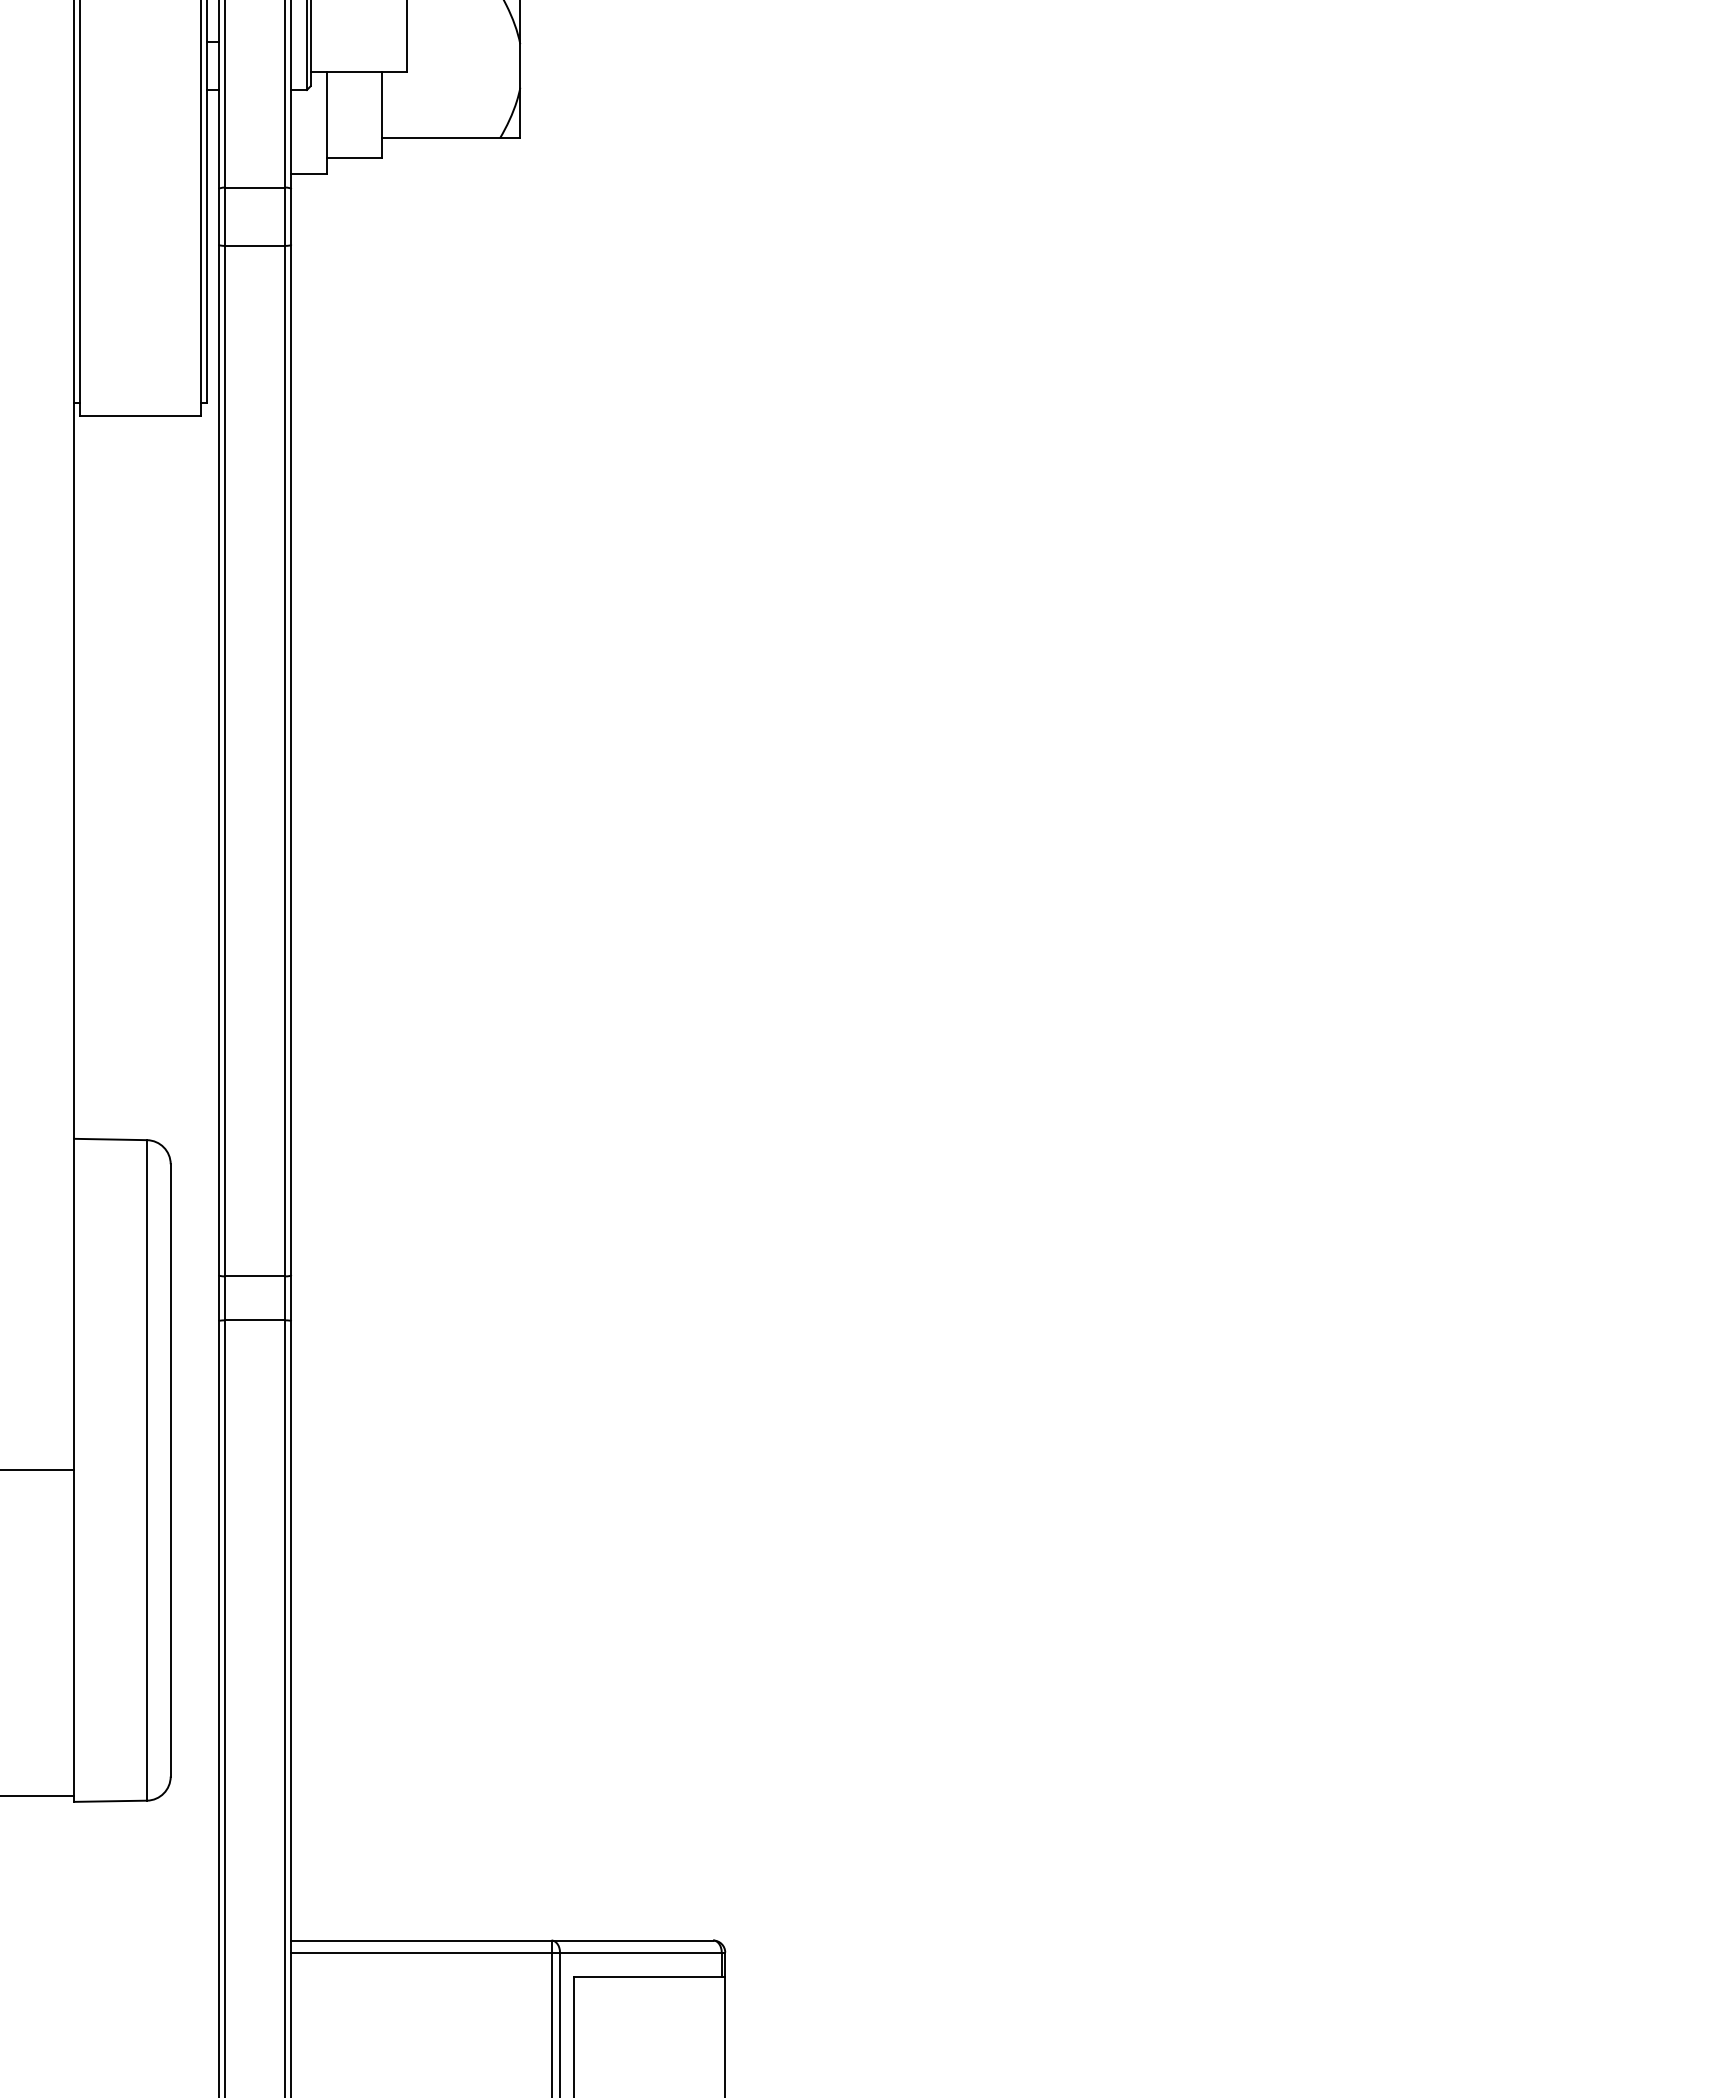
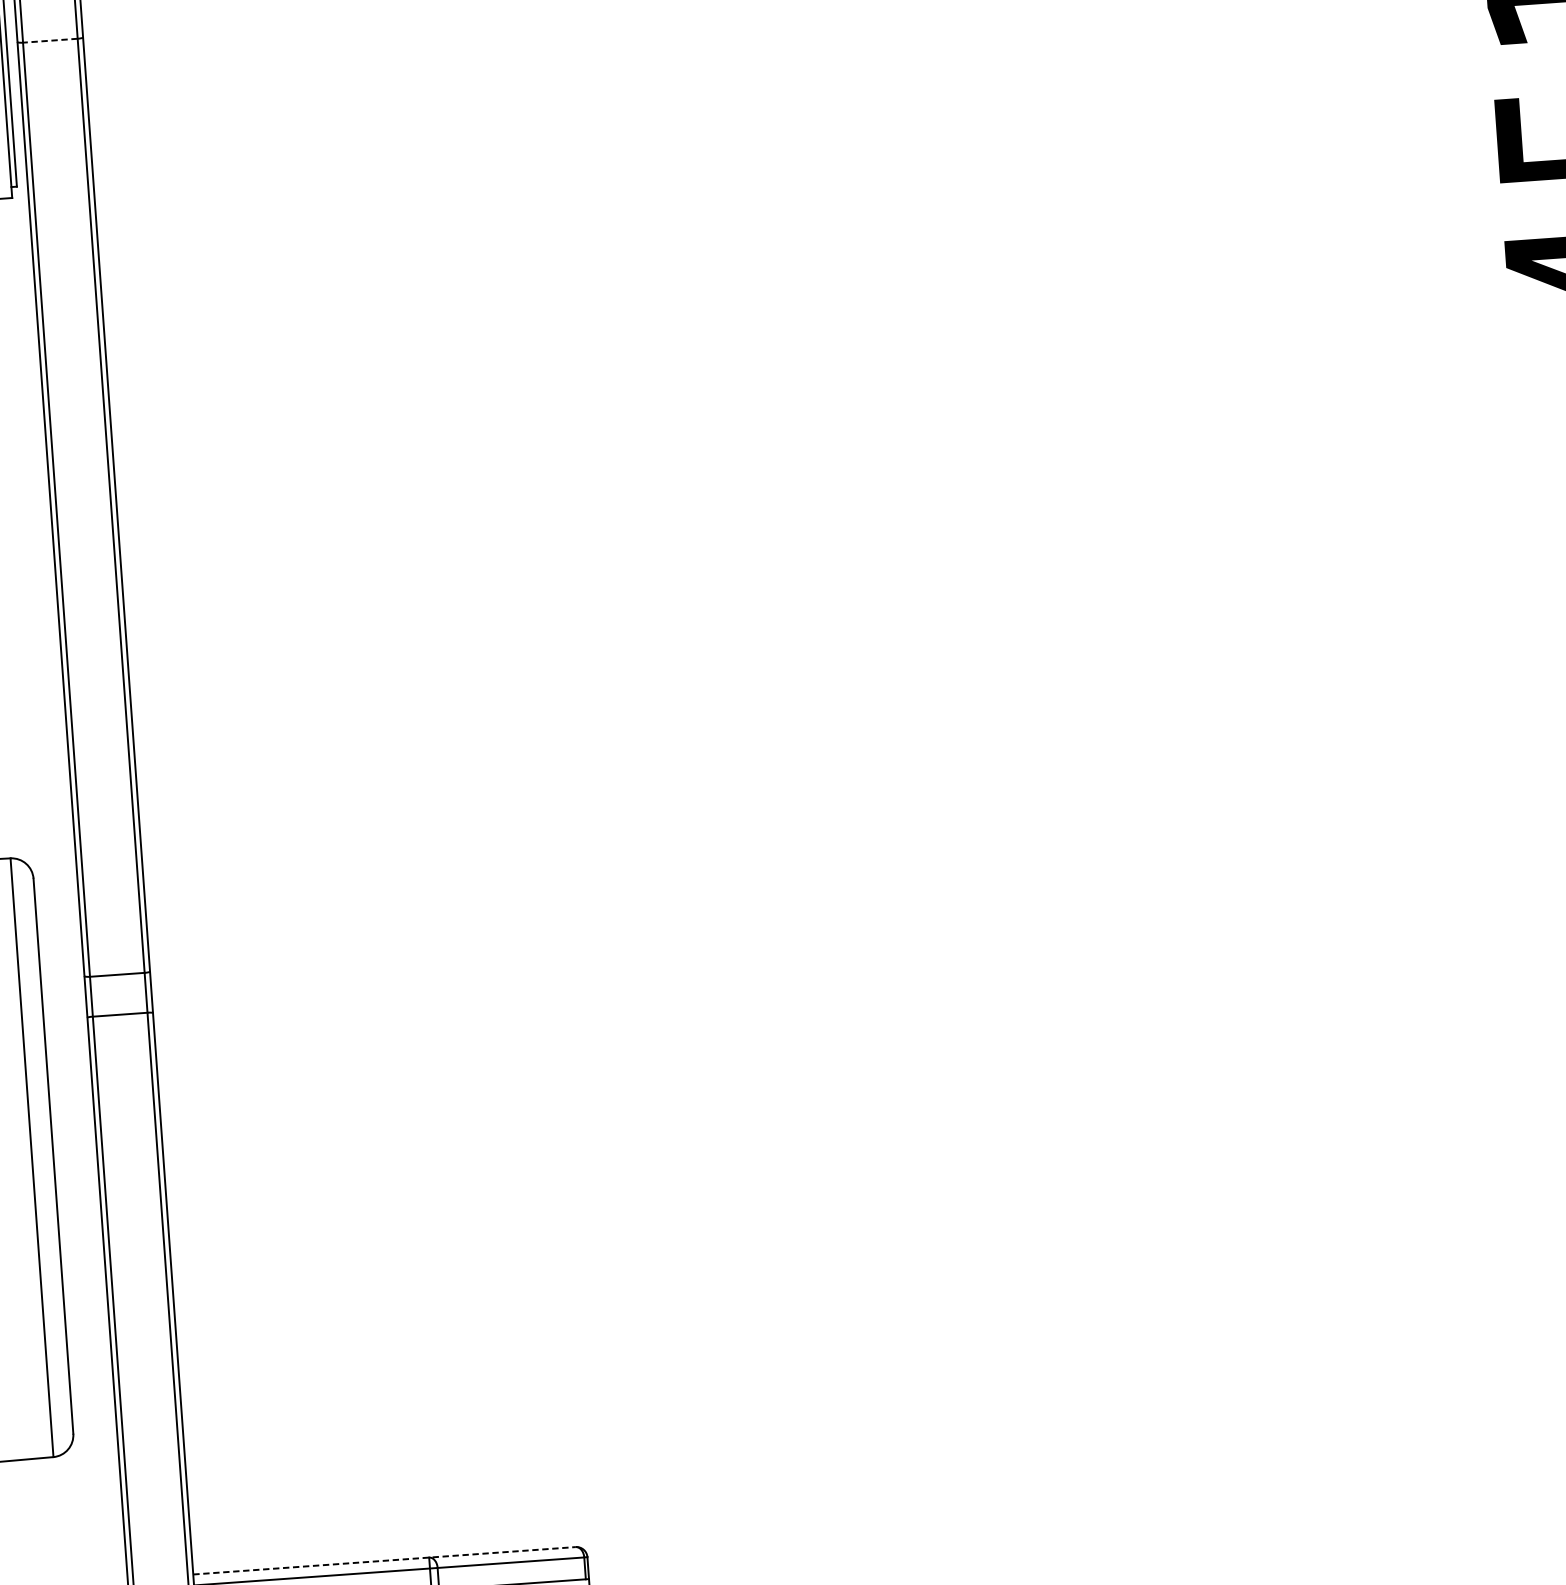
line: (254, 245) -> (49, 40), solid -> dashed
line: (502, 1940) -> (384, 1560), solid -> dashed

